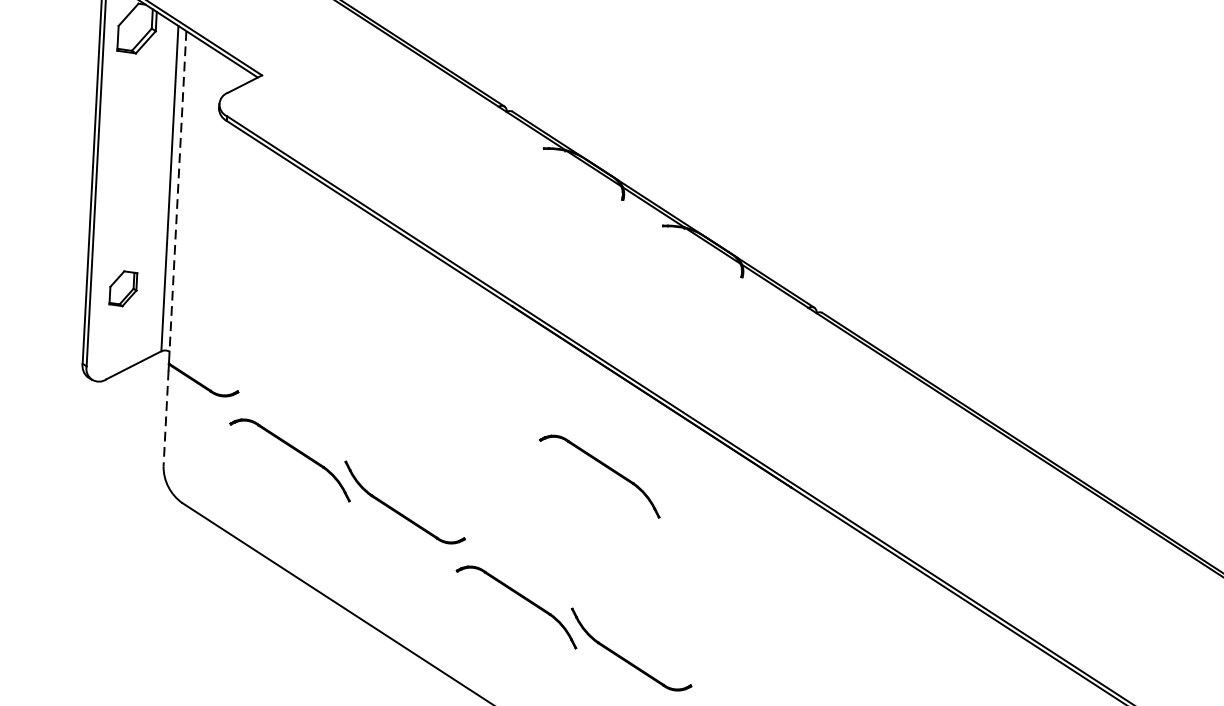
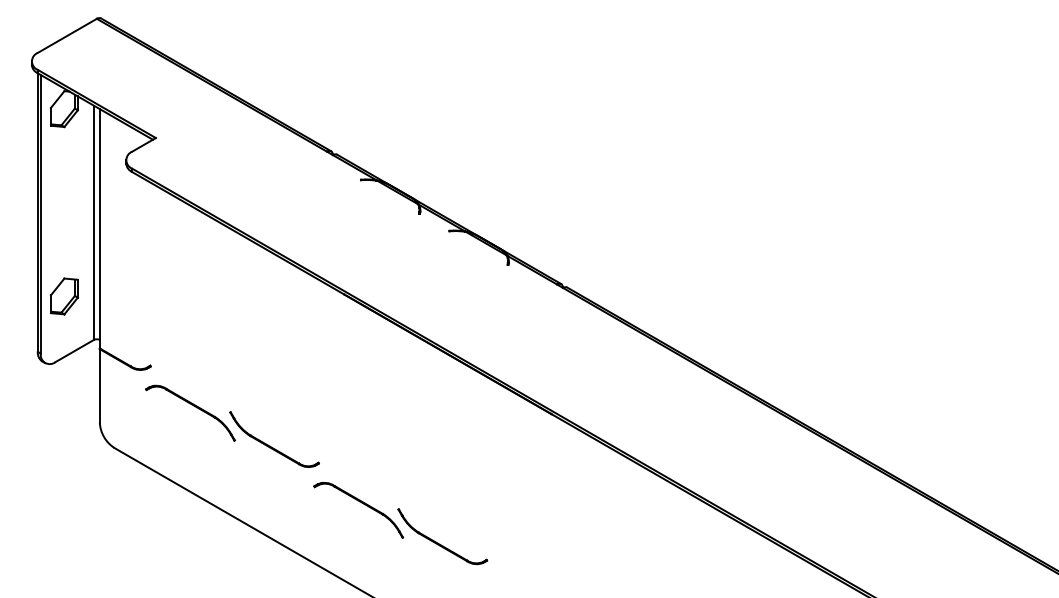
line: (177, 192) -> (99, 225), dashed -> solid
part: (122, 288) -> (63, 296), size x1.43
line: (165, 419) -> (99, 388), dashed -> solid
part: (604, 467) -> (416, 406), removed

